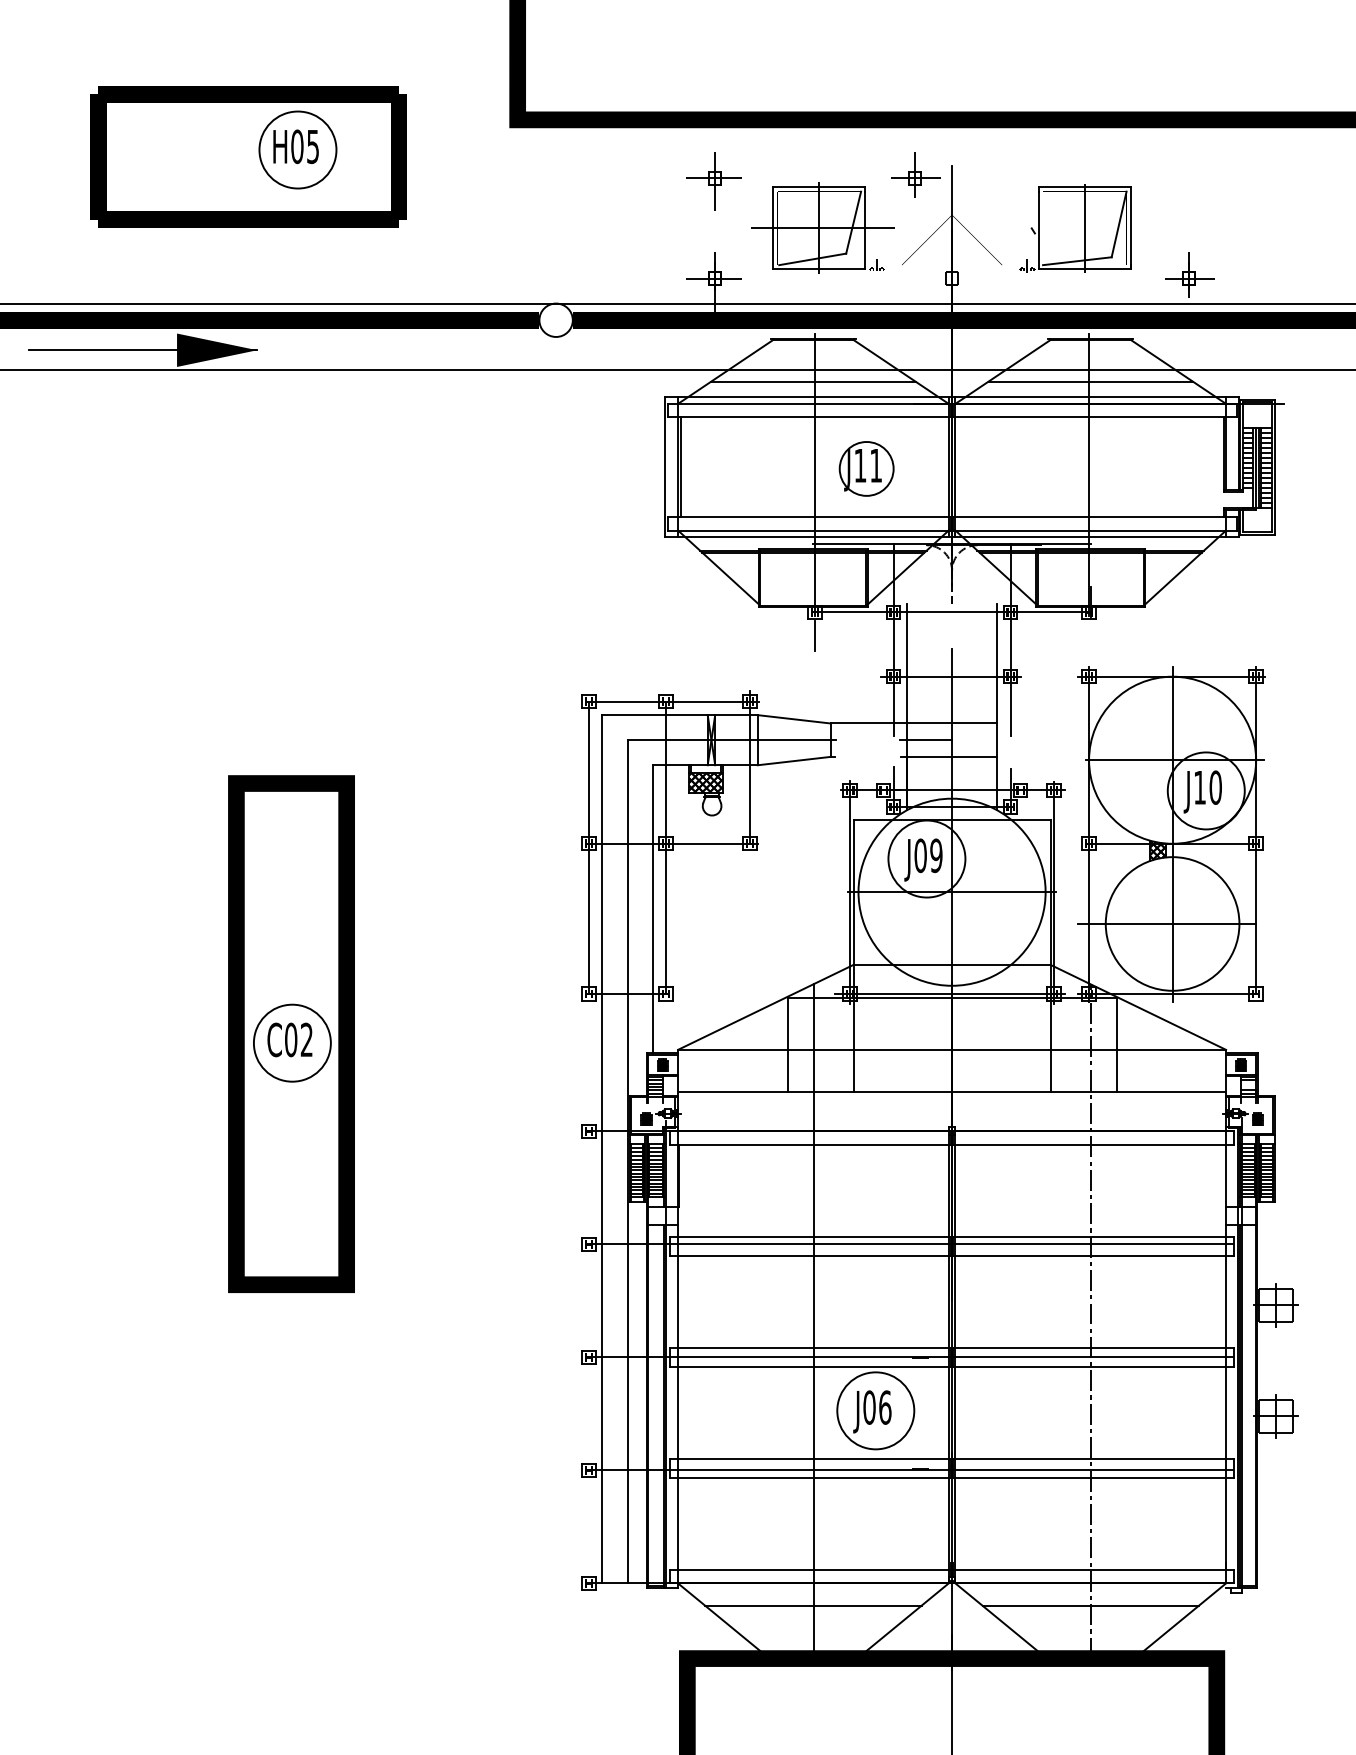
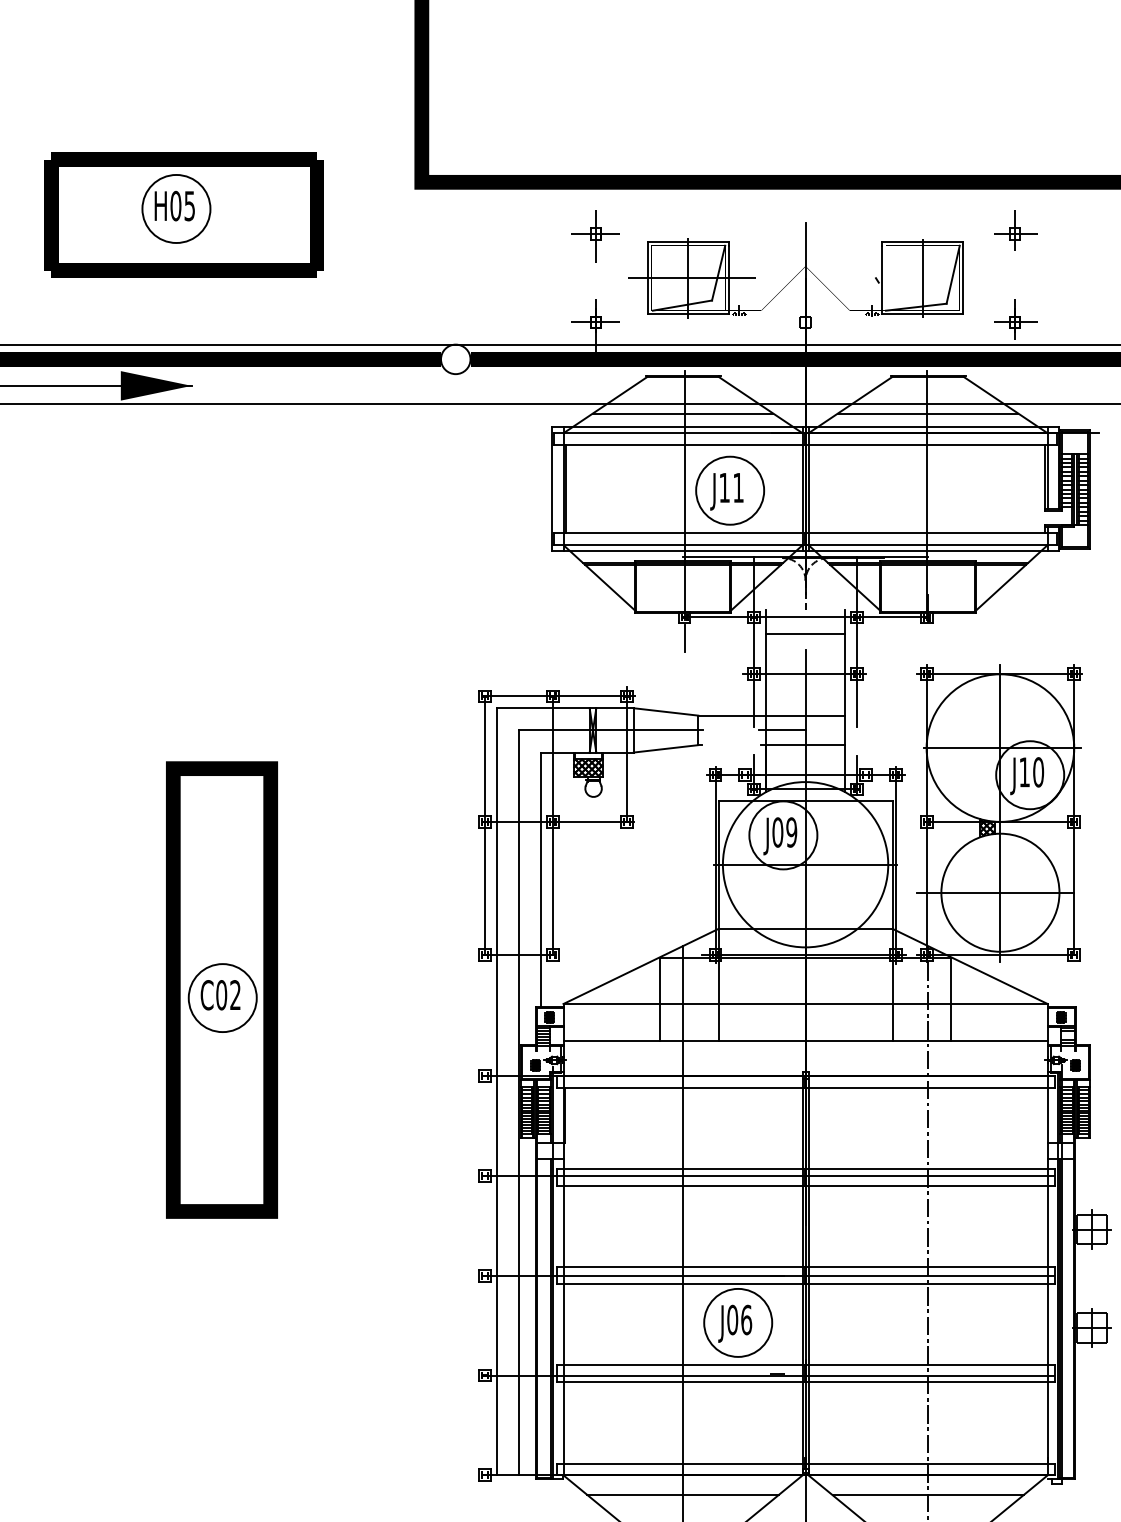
part: (297, 149) -> (176, 208), moved
part: (915, 174) -> (1015, 230), moved
circle: (866, 468) -> (729, 490), size x1.43
line: (951, 631) -> (805, 634), added

